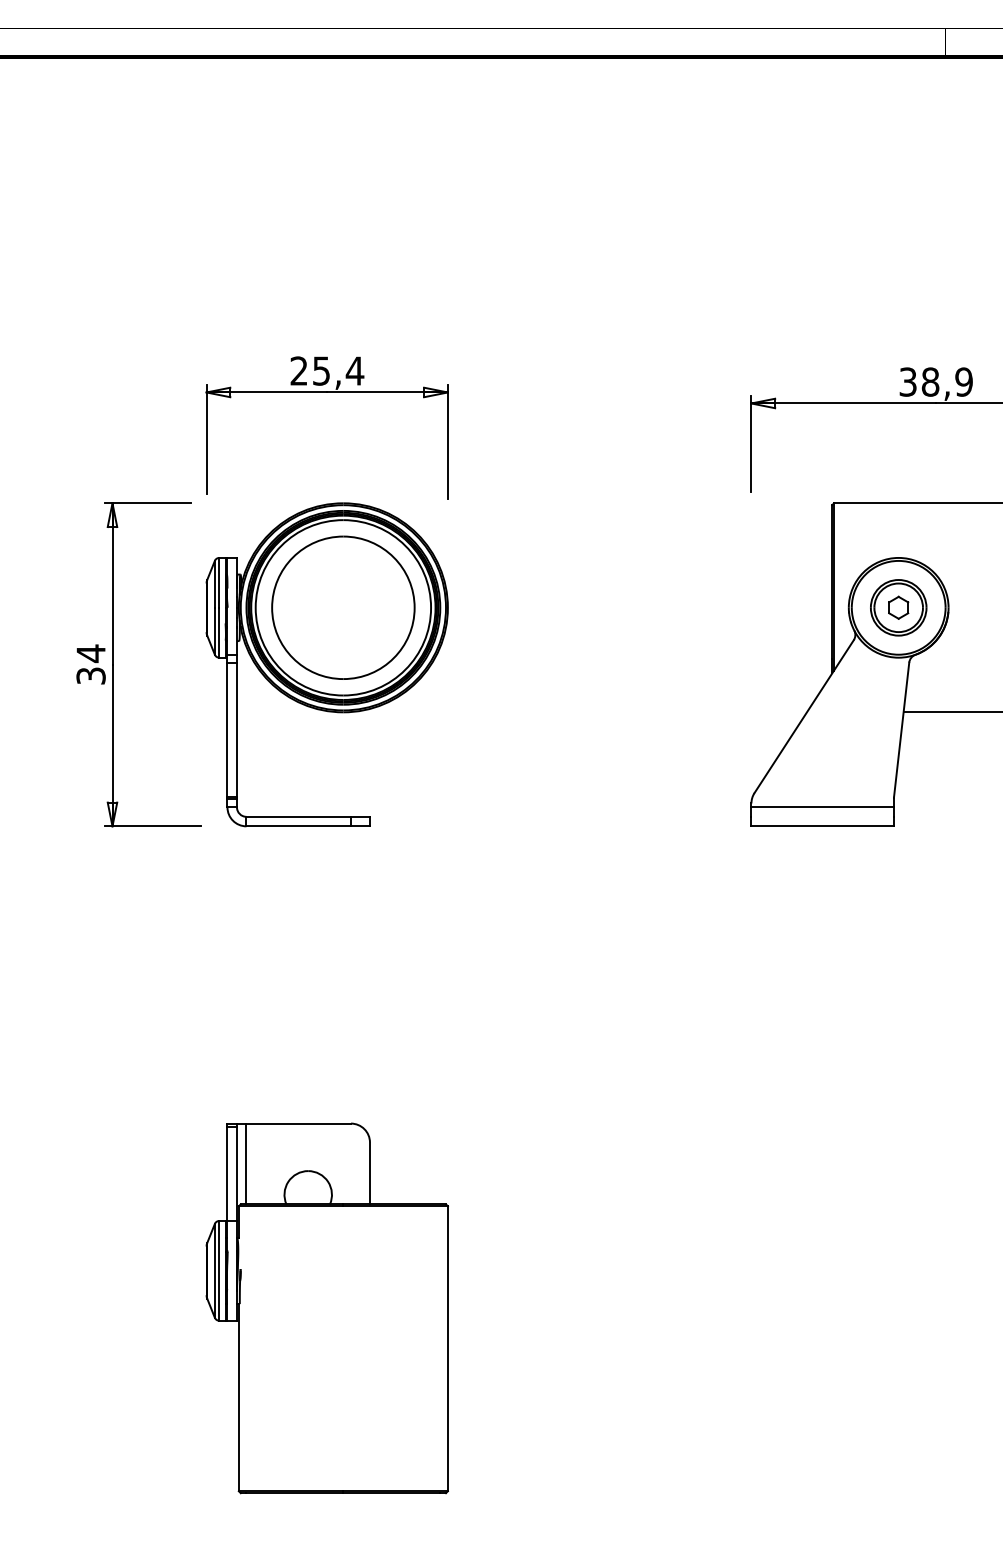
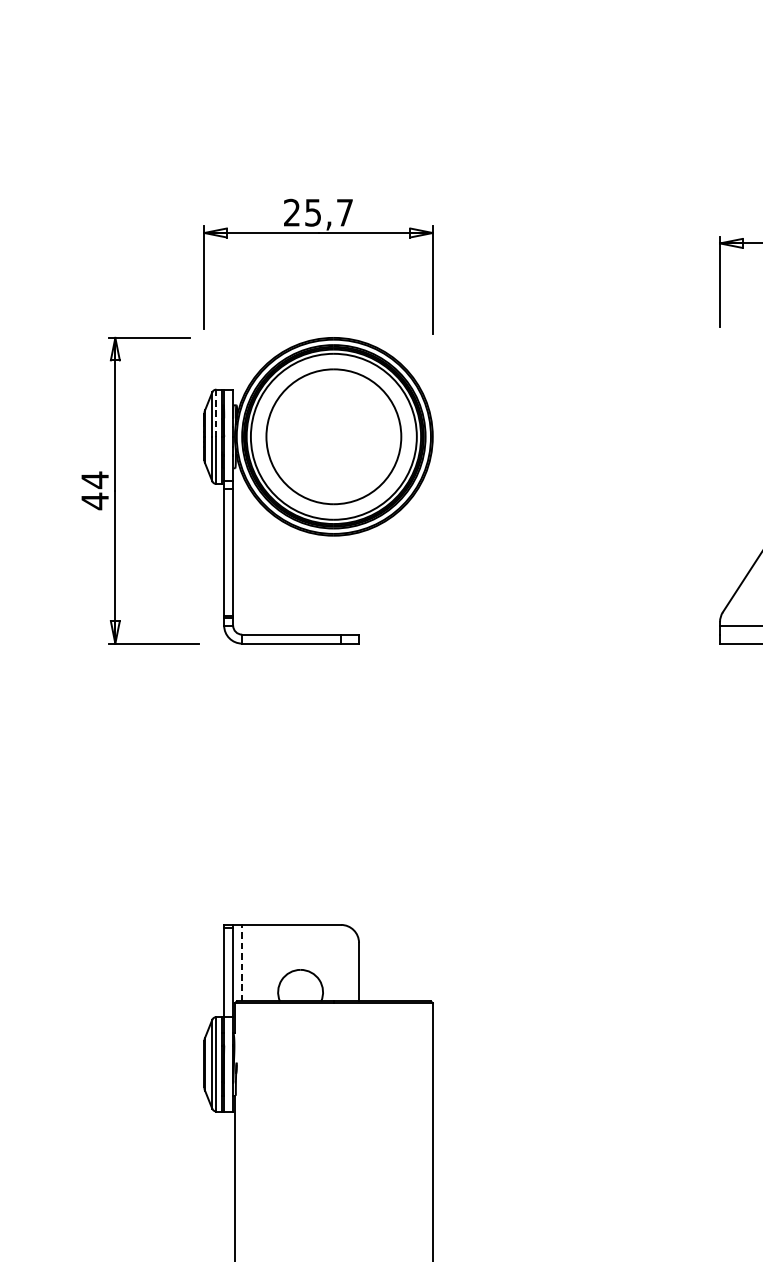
text: (354, 370) -> (344, 212), 25,4 -> 25,7
line: (219, 582) -> (216, 412), solid -> dashed
text: (90, 675) -> (94, 500), 34 -> 44
line: (246, 1163) -> (242, 962), solid -> dashed

